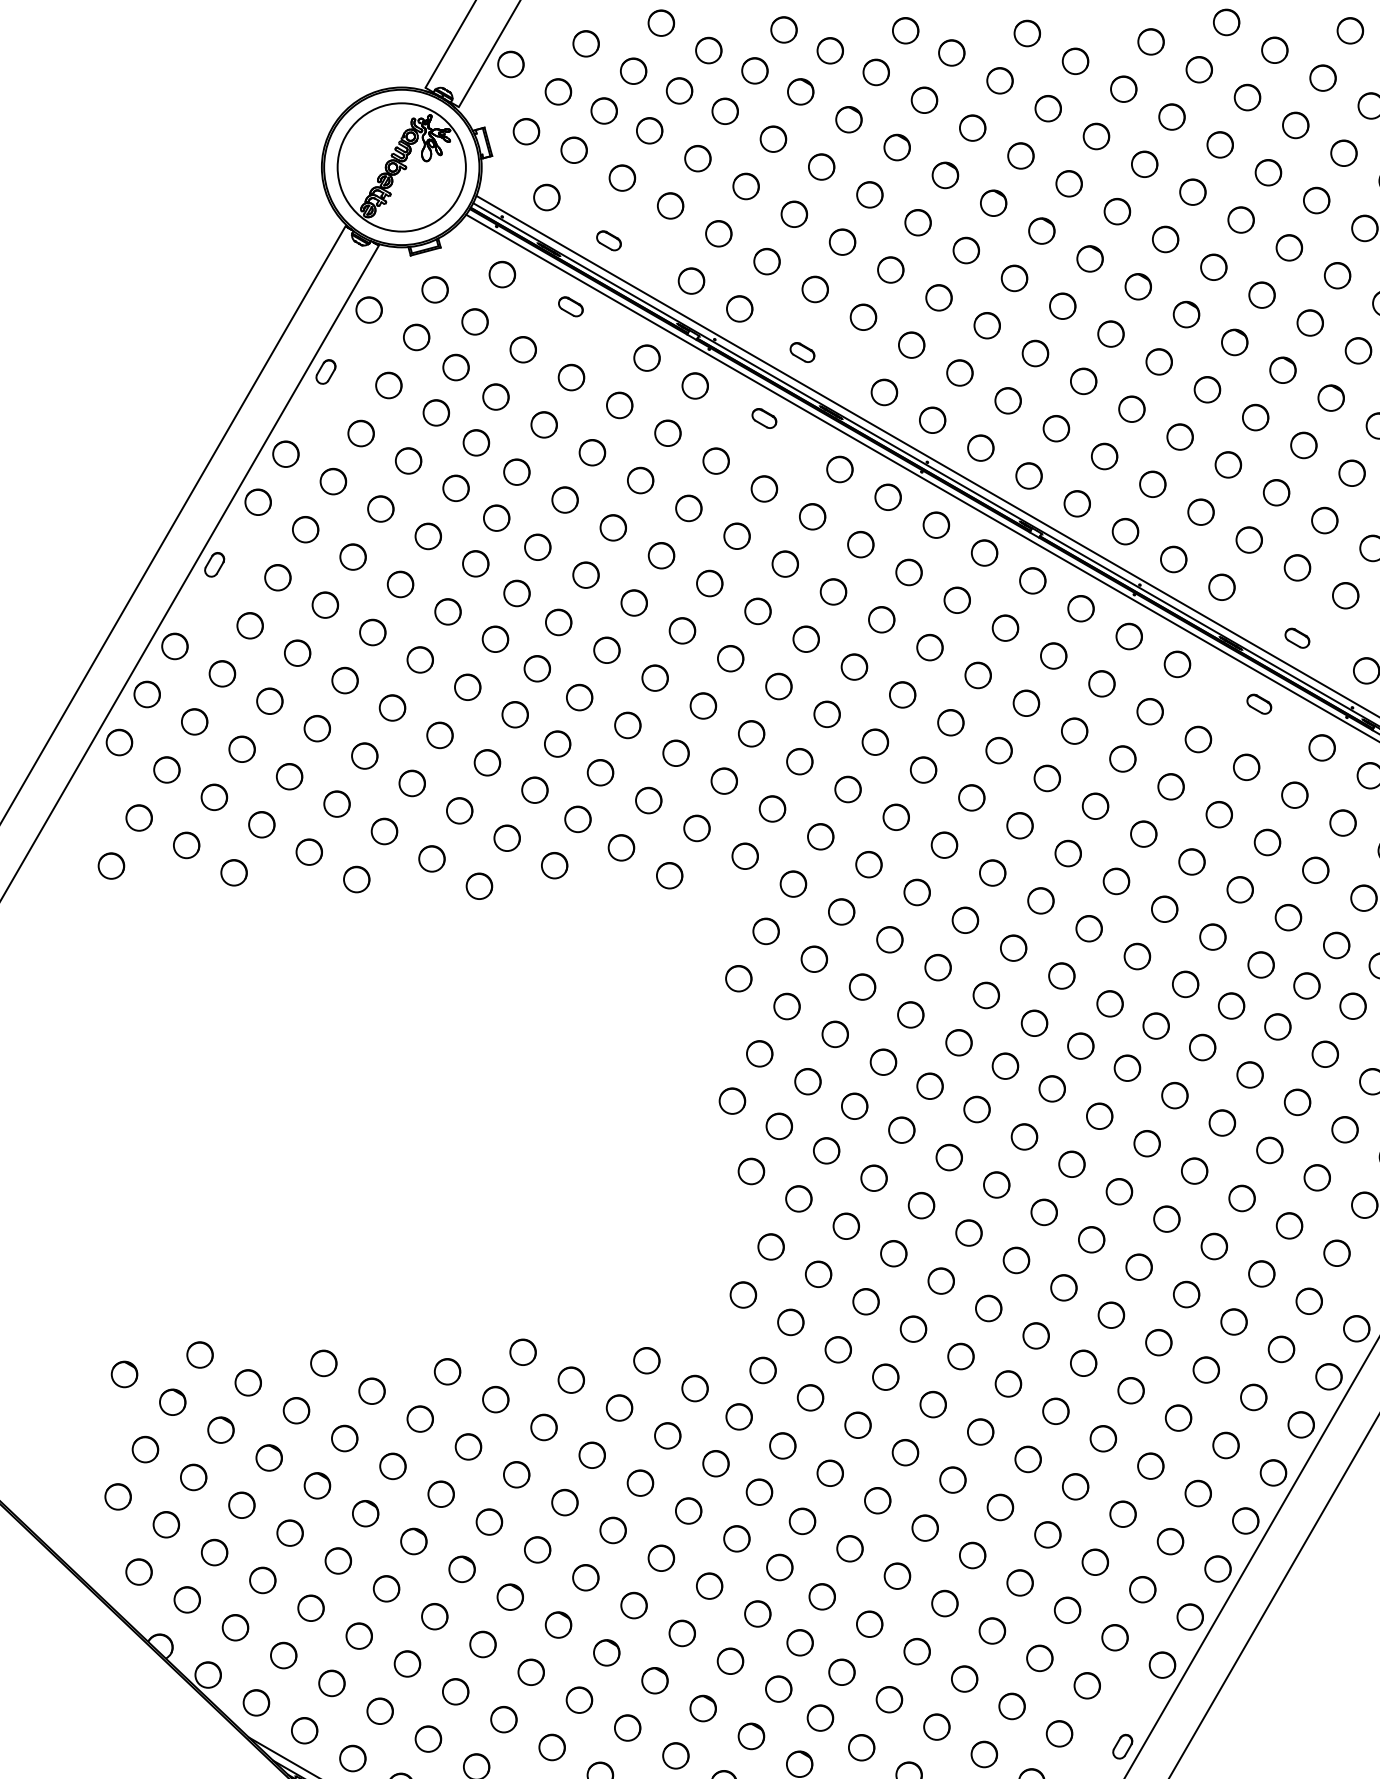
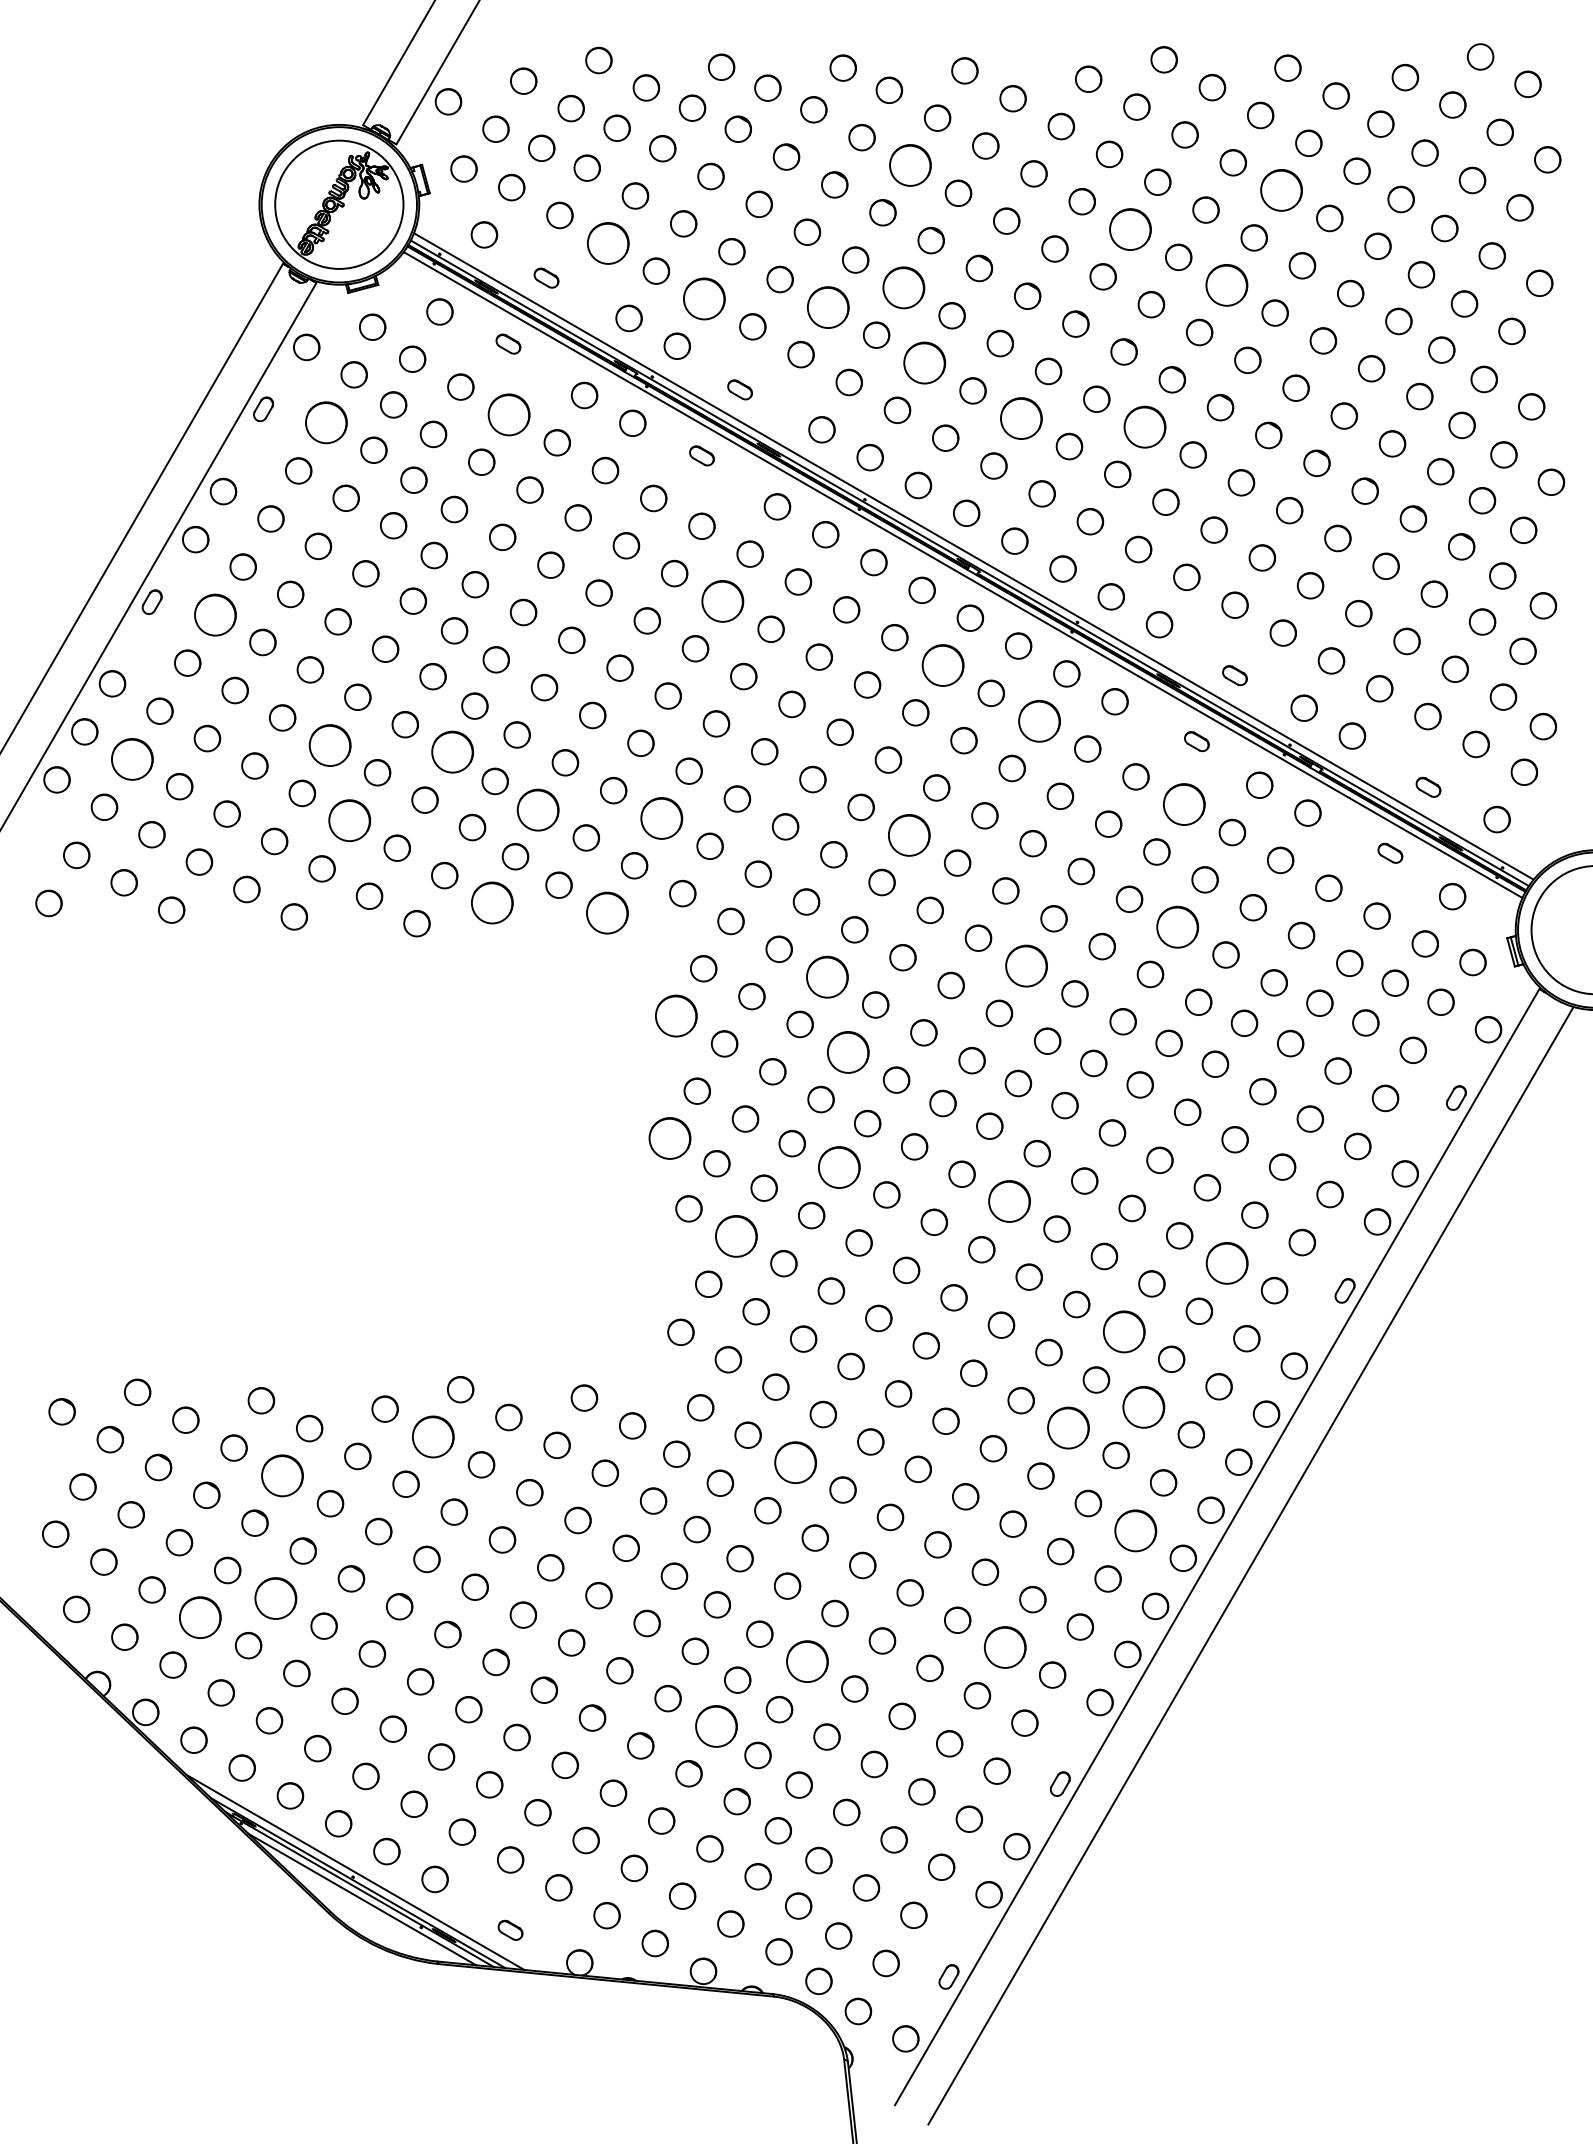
part: (971, 128) -> (909, 165), size x1.6
part: (1343, 153) -> (1281, 190), size x1.6
part: (1192, 192) -> (1130, 229), size x1.6
circle: (669, 205) -> (607, 242), size x1.6
circle: (1288, 247) -> (1226, 284), size x1.6
circle: (965, 250) -> (903, 287), size x1.6
circle: (766, 261) -> (704, 298), size x1.6
part: (890, 269) -> (828, 306), size x1.6
circle: (986, 325) -> (924, 362), size x1.6
circle: (570, 377) -> (508, 414), size x1.6
circle: (1082, 381) -> (1020, 418), size x1.6
part: (388, 385) -> (326, 422), size x1.6
circle: (1206, 389) -> (1144, 426), size x1.6
part: (784, 564) -> (722, 601), size x1.6
part: (277, 577) -> (215, 614), size x1.6
part: (1004, 628) -> (942, 665), size x1.6
part: (1101, 683) -> (1039, 720), size x1.6
circle: (391, 707) -> (329, 744), size x1.6
circle: (514, 714) -> (452, 751), size x1.6
circle: (193, 721) -> (131, 758), size x1.6
circle: (1245, 767) -> (1183, 804), size x1.6
circle: (599, 772) -> (537, 809), size x1.6
part: (723, 781) -> (661, 818), size x1.6
circle: (411, 783) -> (349, 820), size x1.6
part: (971, 797) -> (909, 834), size x1.6
circle: (553, 865) -> (491, 902), size x1.6
circle: (668, 875) -> (606, 912), size x1.6
circle: (1239, 889) -> (1177, 926), size x1.6
circle: (1088, 928) -> (1026, 965), size x1.6
part: (889, 939) -> (827, 976), size x1.6
part: (738, 978) -> (676, 1015), size x1.6
part: (910, 1014) -> (848, 1051), size x1.6
part: (731, 1101) -> (669, 1138), size x1.6
part: (901, 1130) -> (839, 1167), size x1.6
part: (1071, 1164) -> (1009, 1201), size x1.6
part: (798, 1198) -> (736, 1235), size x1.6
circle: (1288, 1225) -> (1226, 1262), size x1.6
circle: (1185, 1294) -> (1123, 1331), size x1.6
part: (1205, 1370) -> (1143, 1407), size x1.6
circle: (1130, 1390) -> (1068, 1427), size x1.6
part: (495, 1399) -> (433, 1436), size x1.6
part: (857, 1425) -> (795, 1462), size x1.6
circle: (343, 1438) -> (281, 1475), size x1.6
circle: (1197, 1493) -> (1135, 1530), size x1.6
circle: (337, 1560) -> (275, 1597), size x1.6
part: (262, 1580) -> (200, 1617), size x1.6
circle: (1066, 1610) -> (1004, 1647), size x1.6
part: (868, 1624) -> (806, 1661), size x1.6
part: (777, 1689) -> (715, 1726), size x1.6

